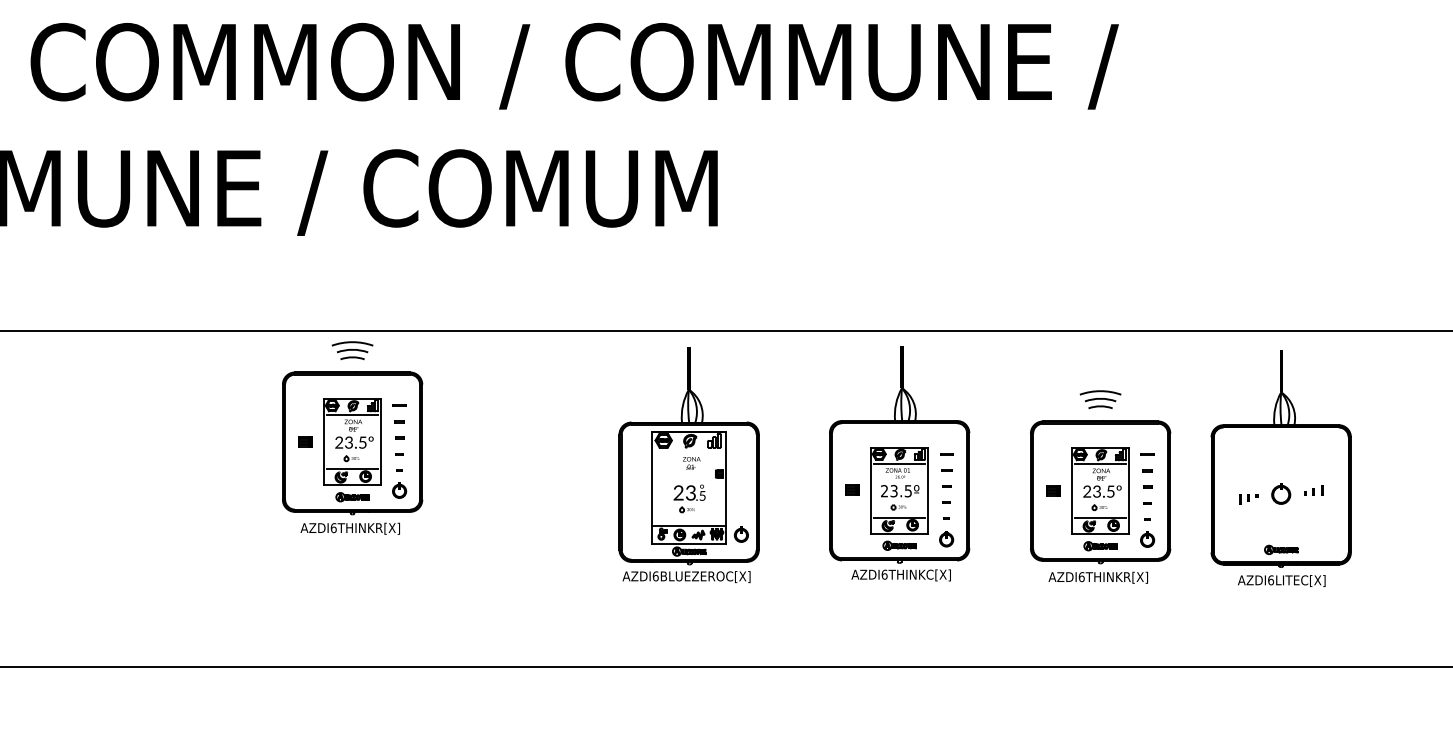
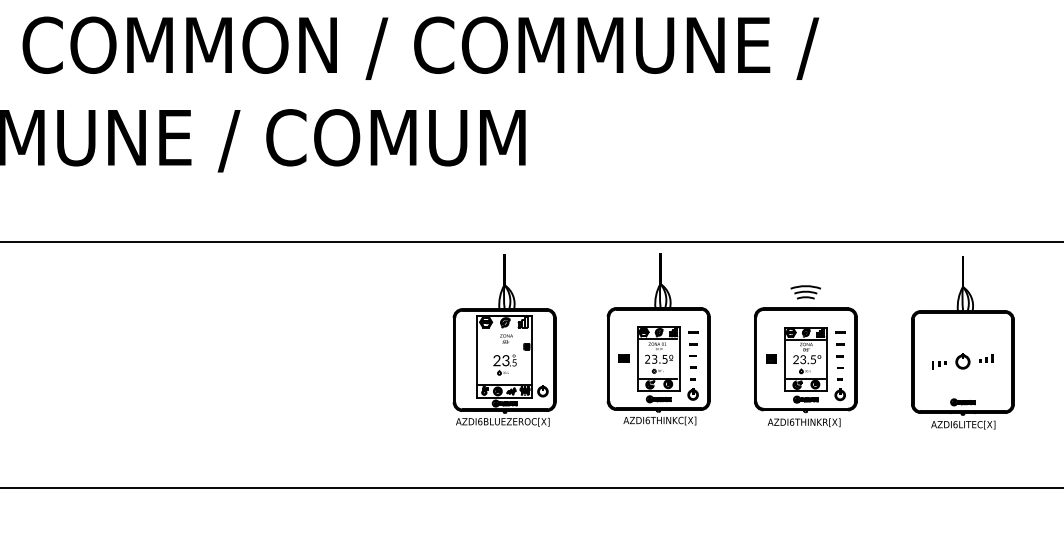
part: (352, 437) -> (258, 320), removed
part: (1280, 468) -> (962, 342), moved

